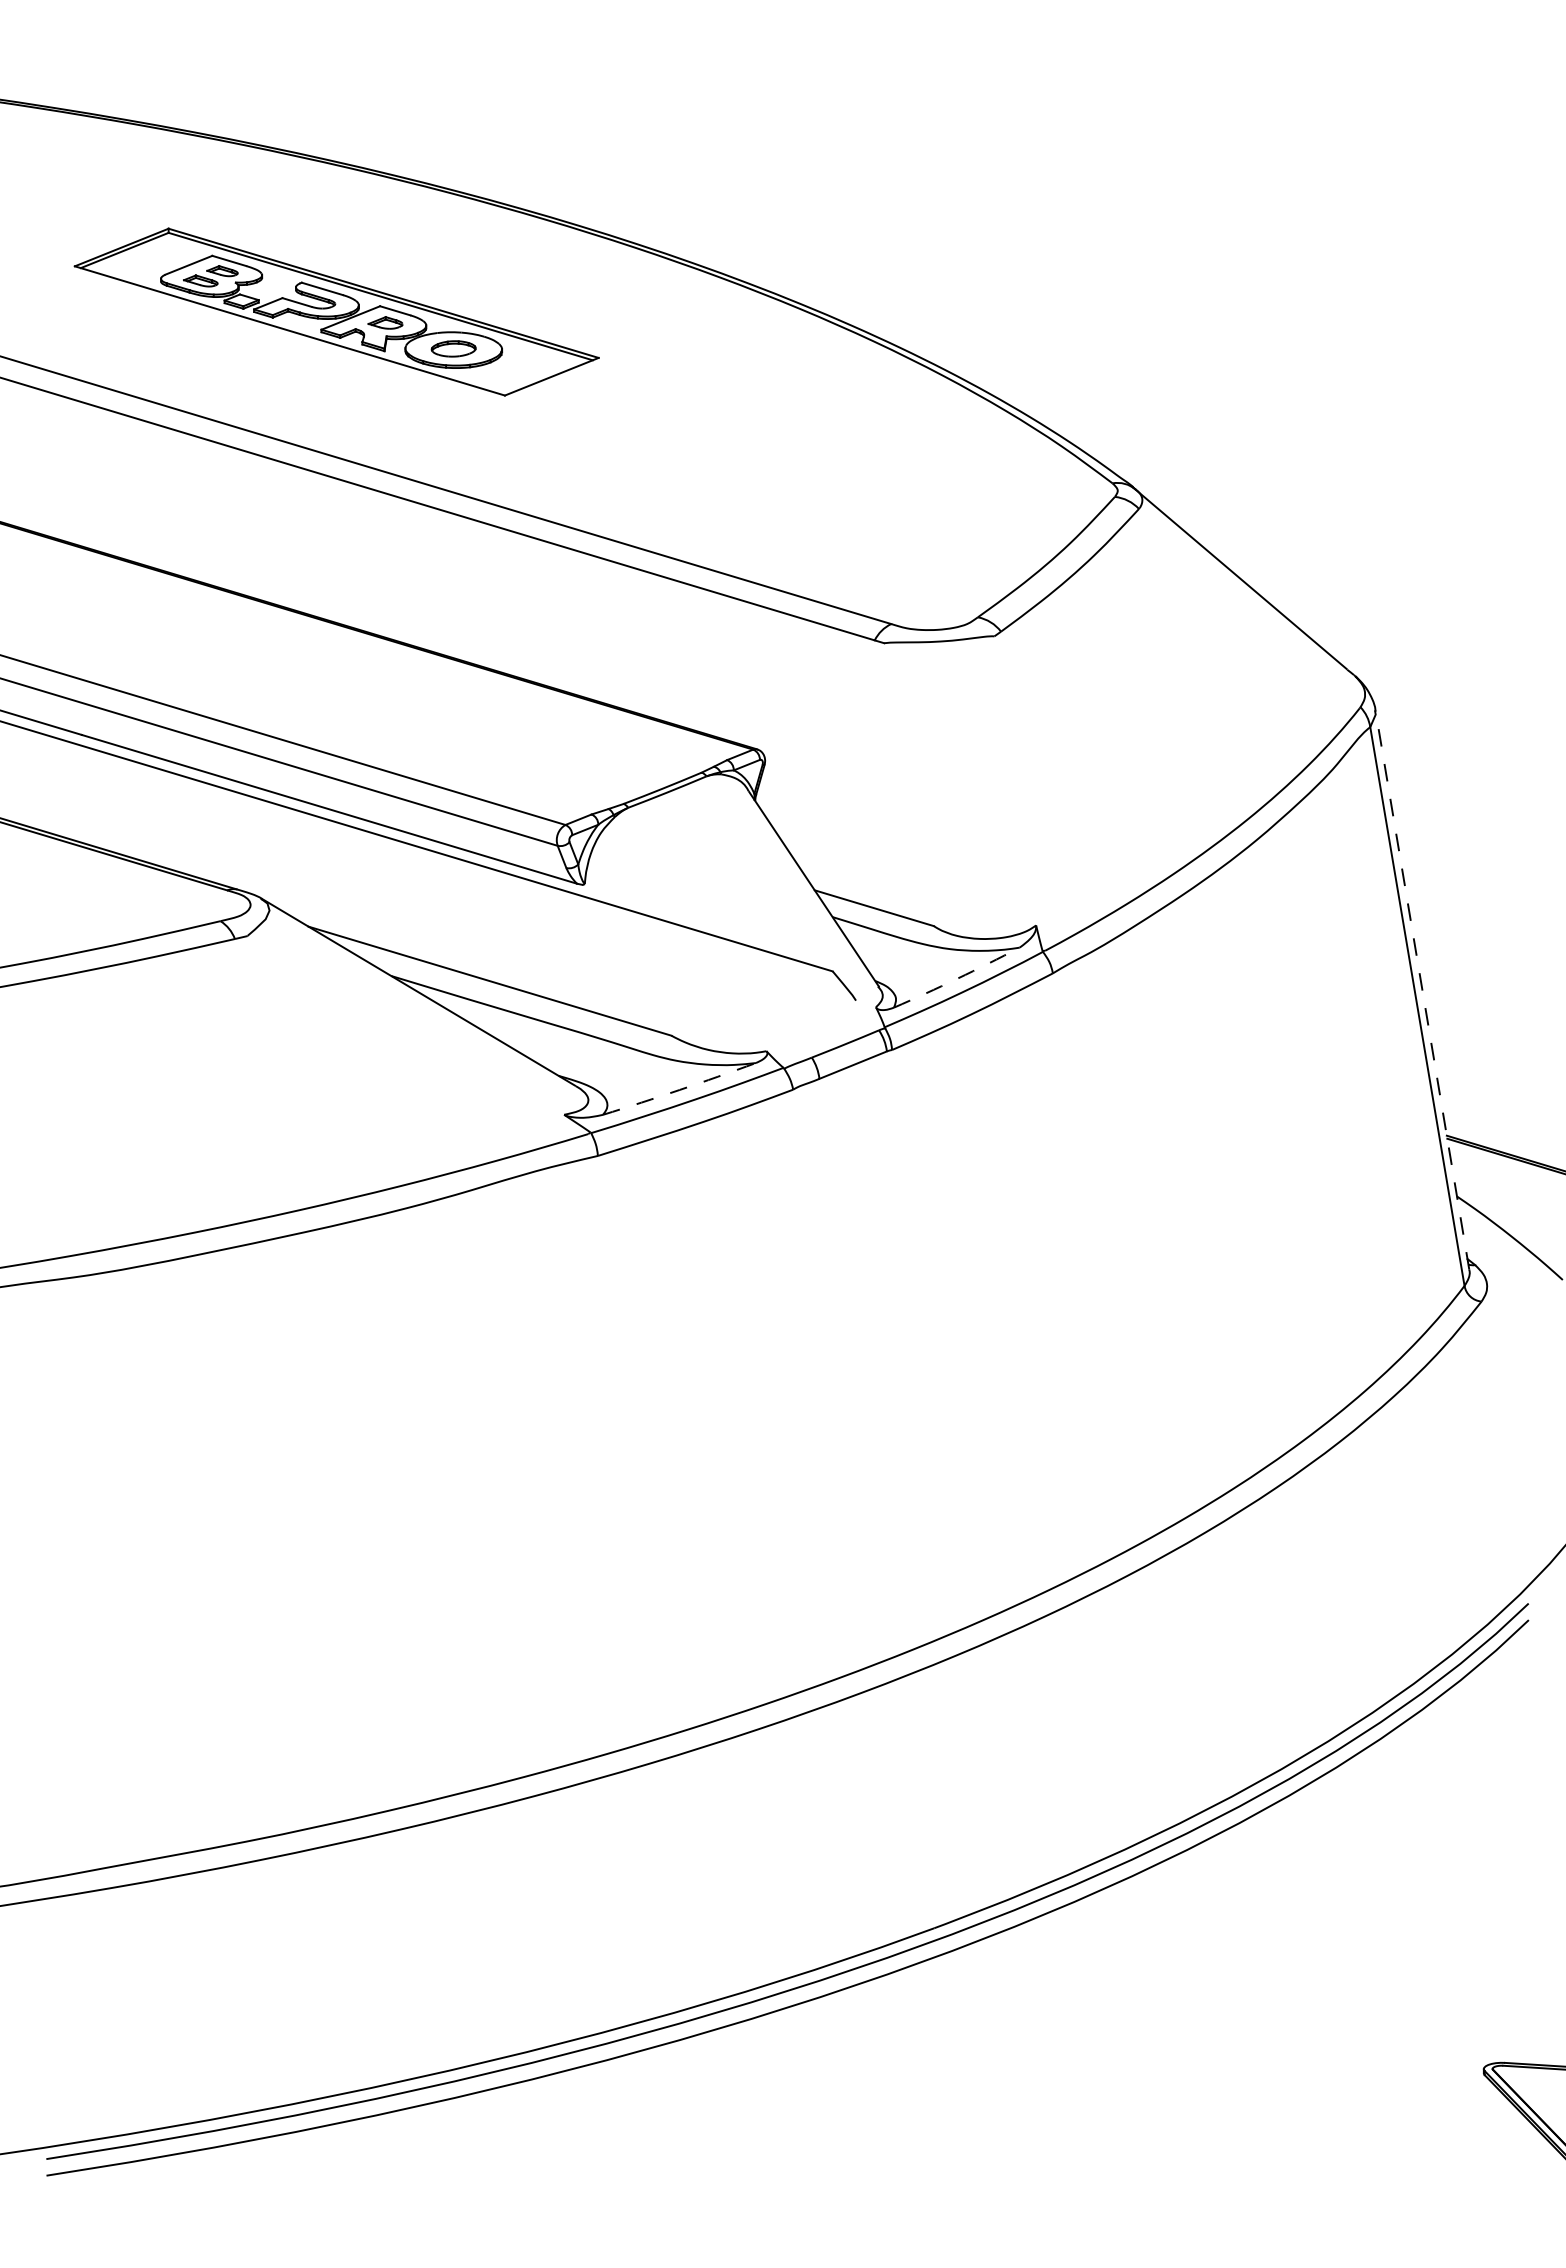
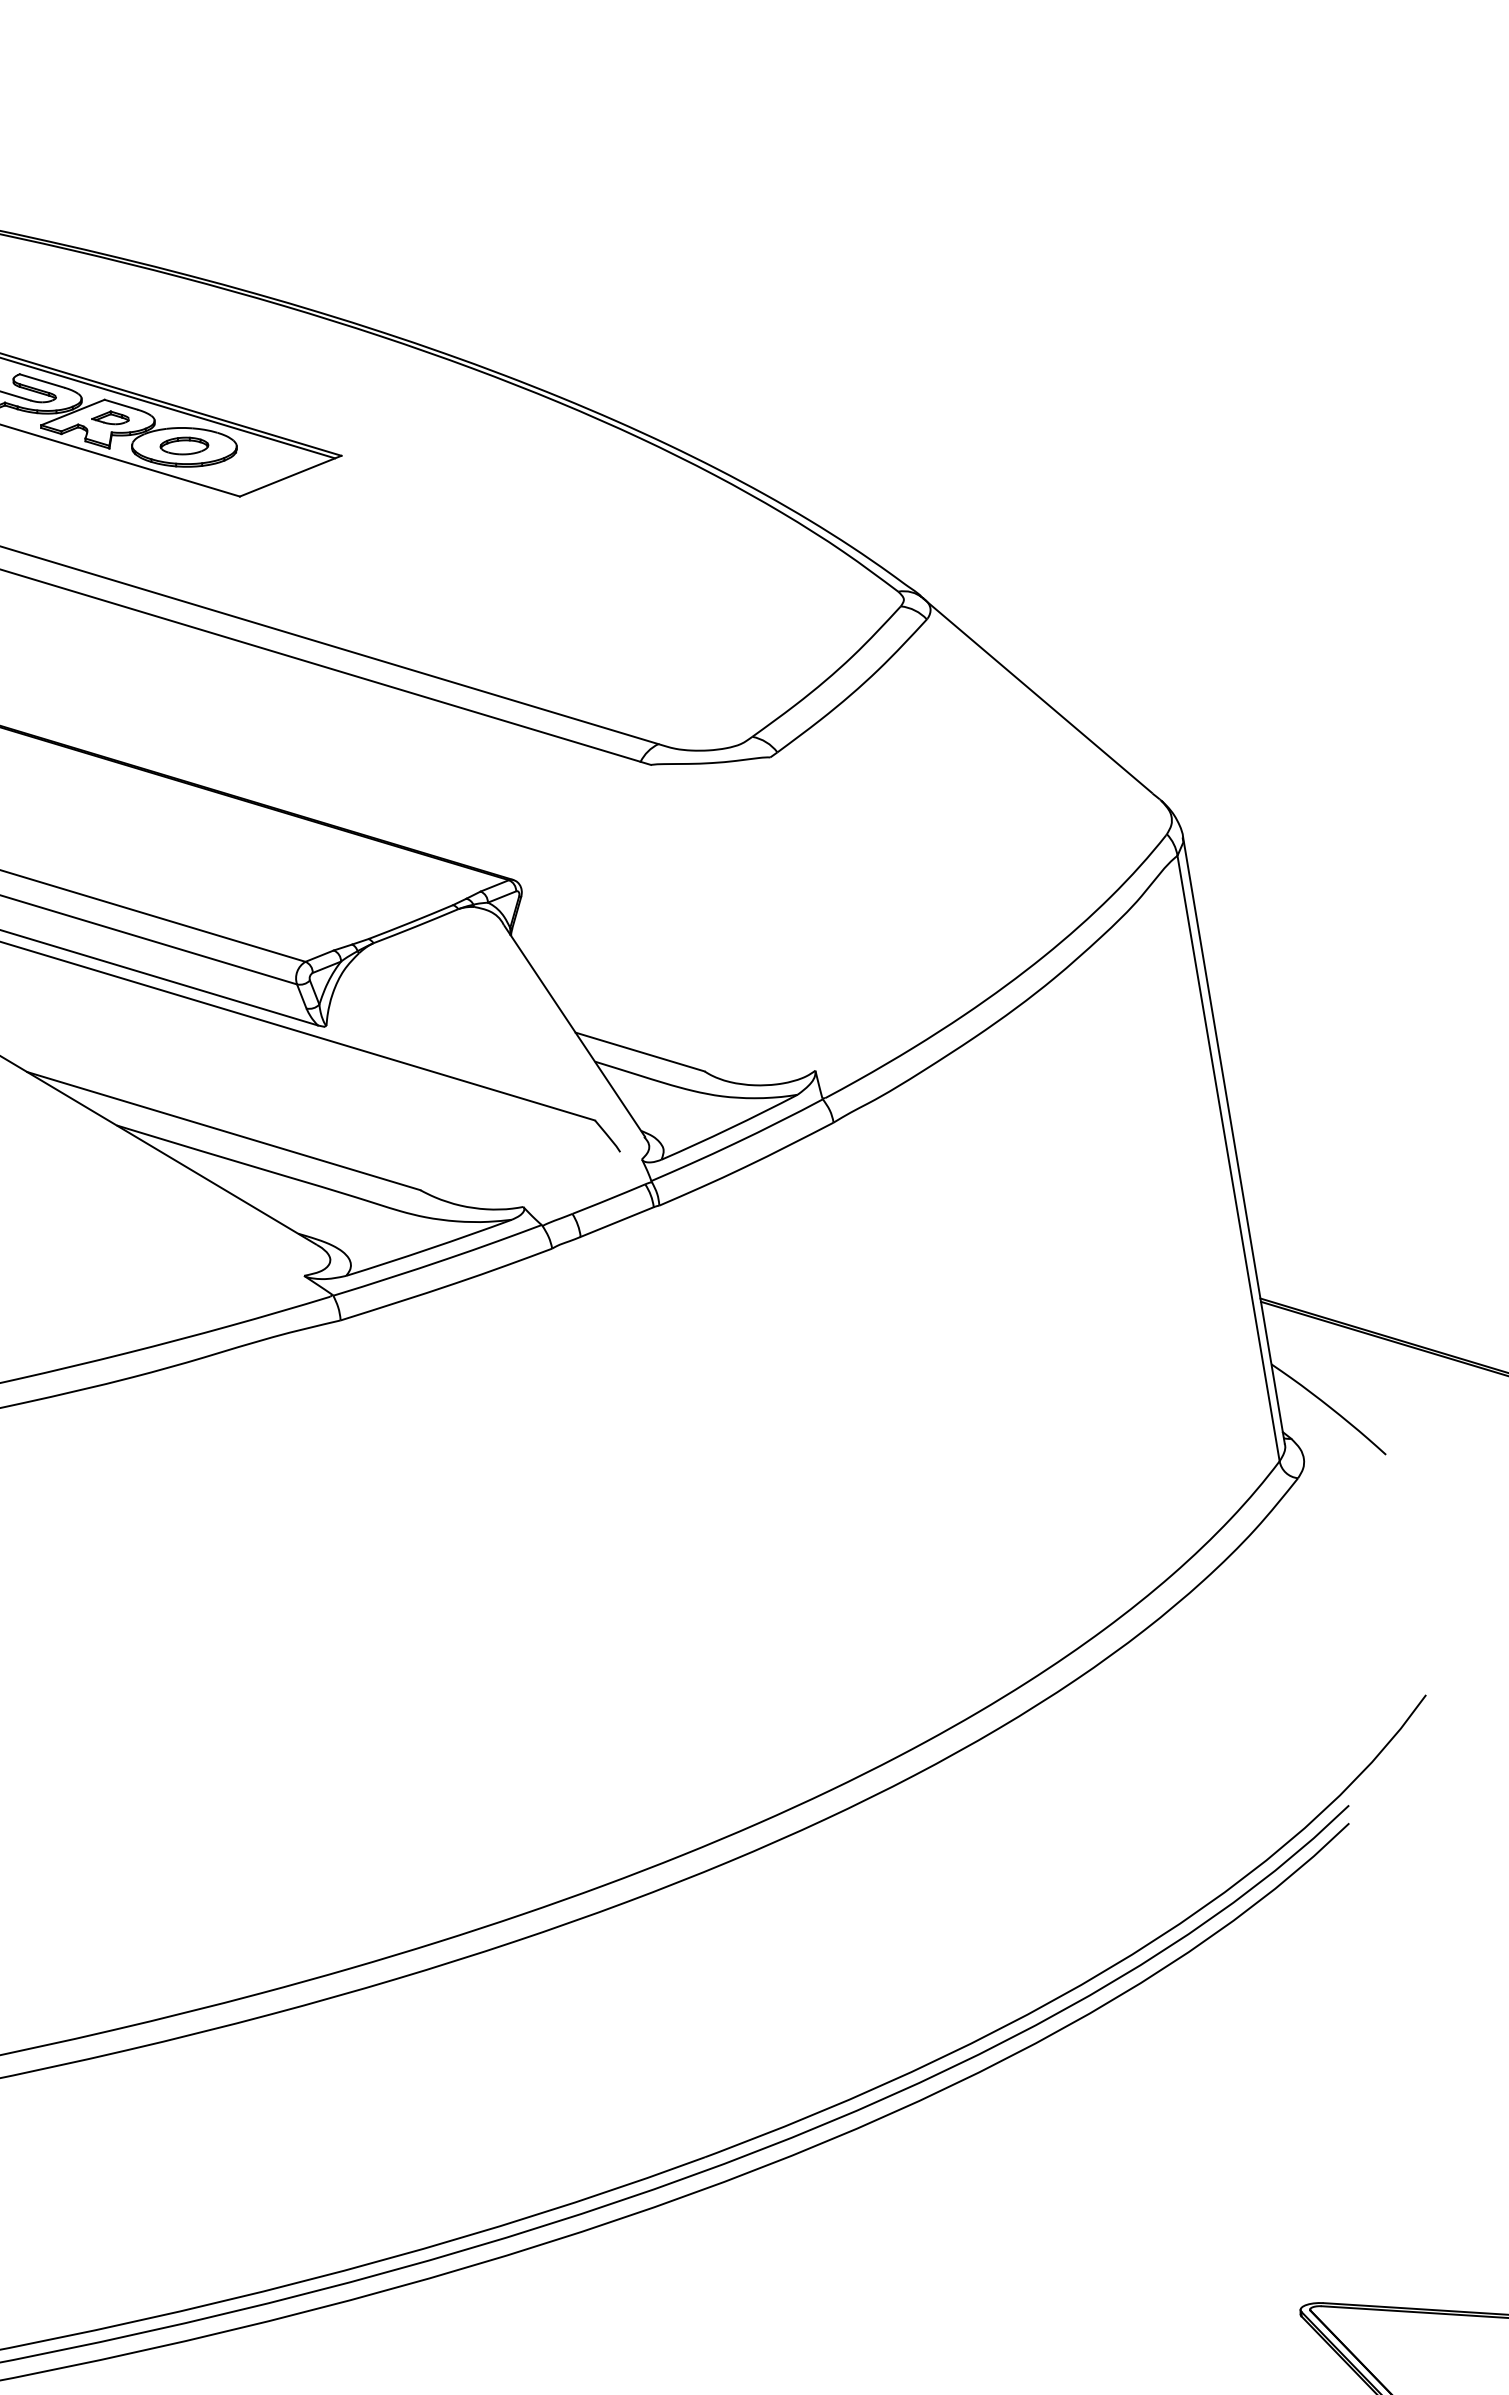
arc: (957, 978) -> (730, 1128), dashed -> solid
line: (1422, 989) -> (1234, 1140), dashed -> solid
arc: (679, 1089) -> (429, 1248), dashed -> solid

